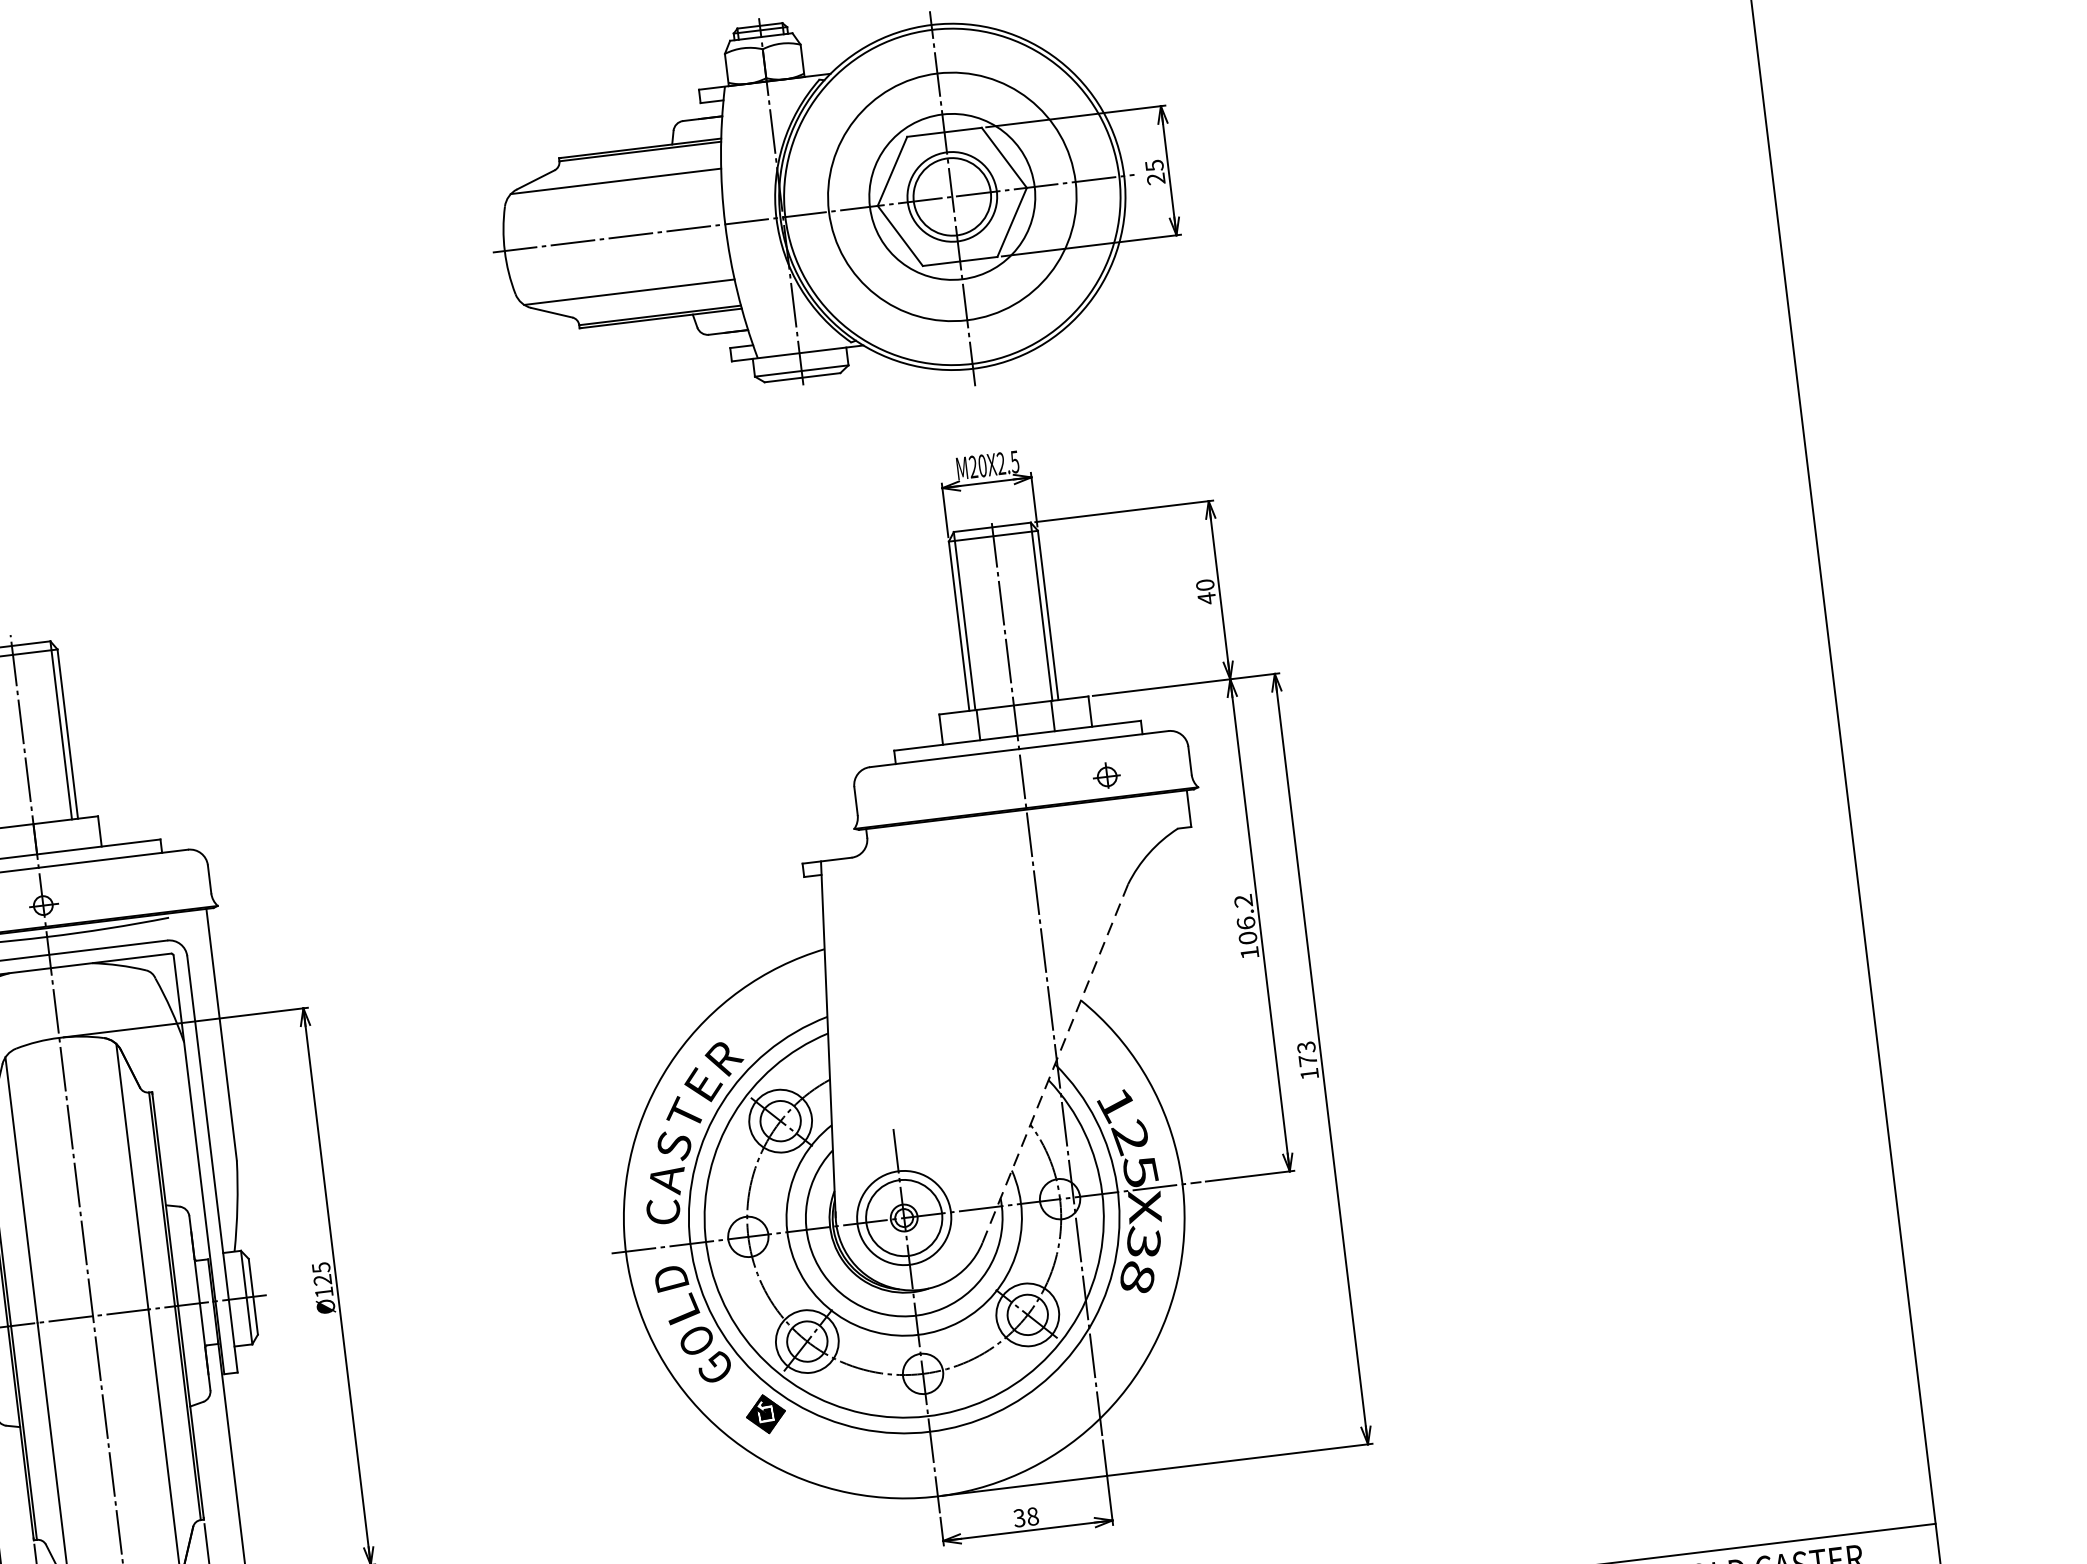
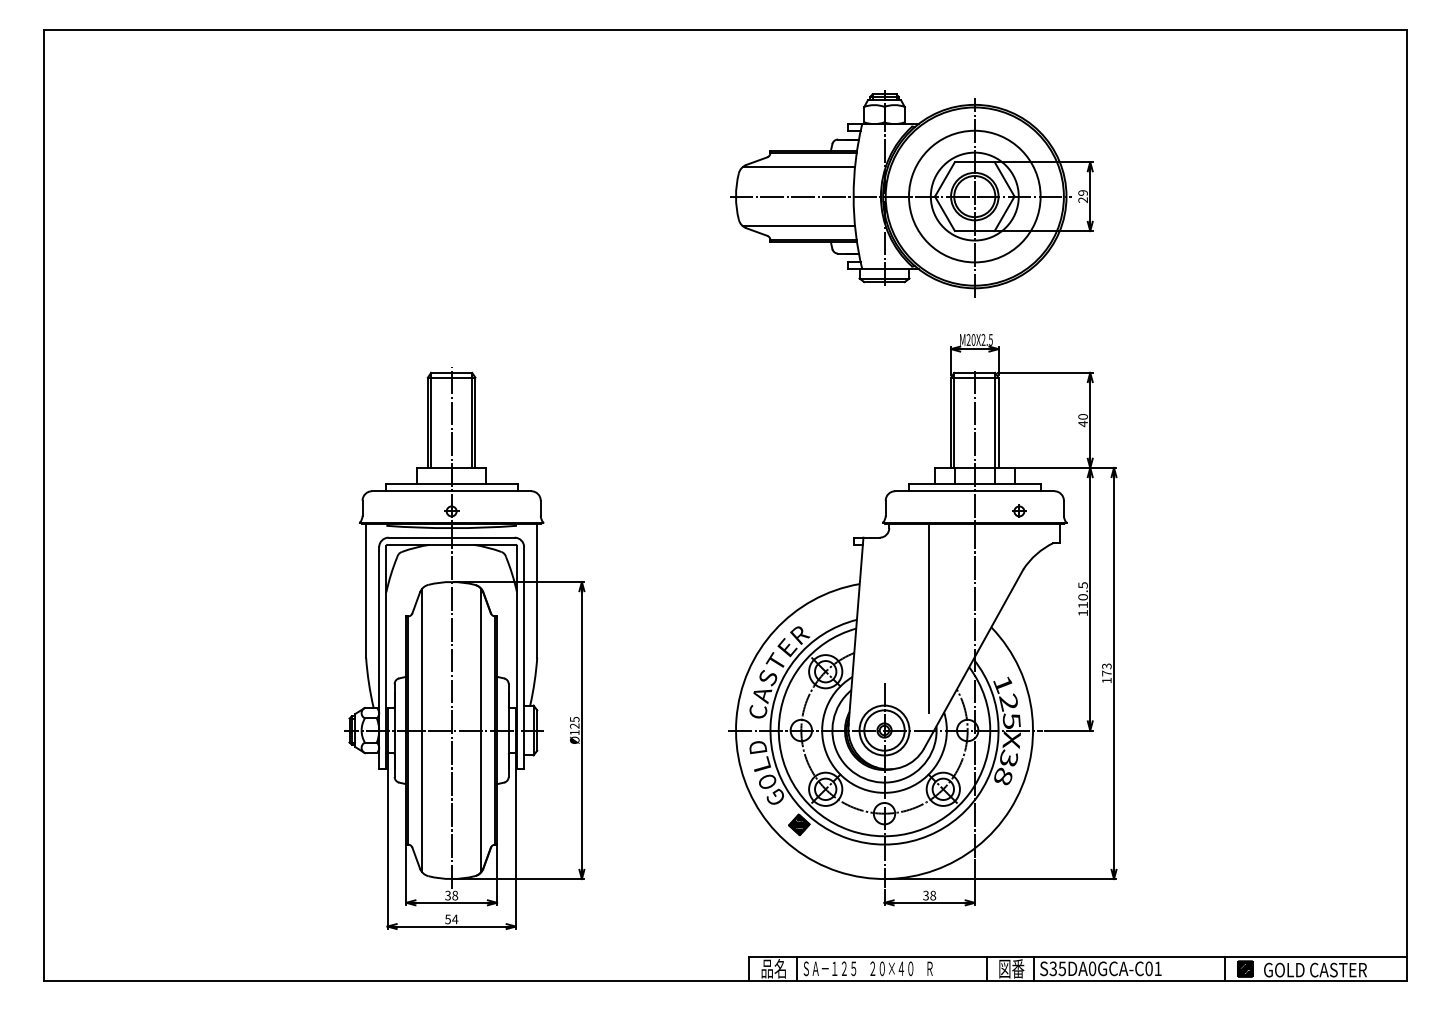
text: (1153, 164) -> (1082, 192), 25 -> 29
text: (1244, 920) -> (1082, 595), 106.2 -> 110.5
line: (963, 999) -> (929, 619), added
line: (1054, 1064) -> (973, 659), dashed -> solid

